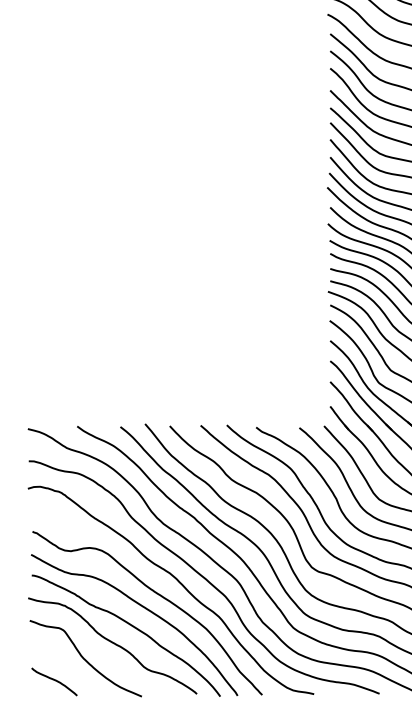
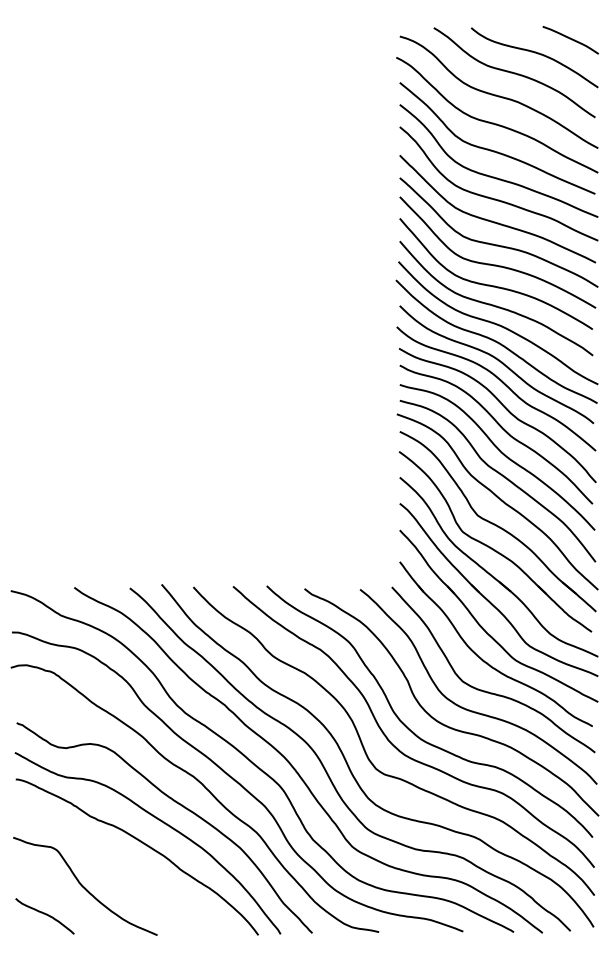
curve: (113, 643) -> (120, 867), removed

